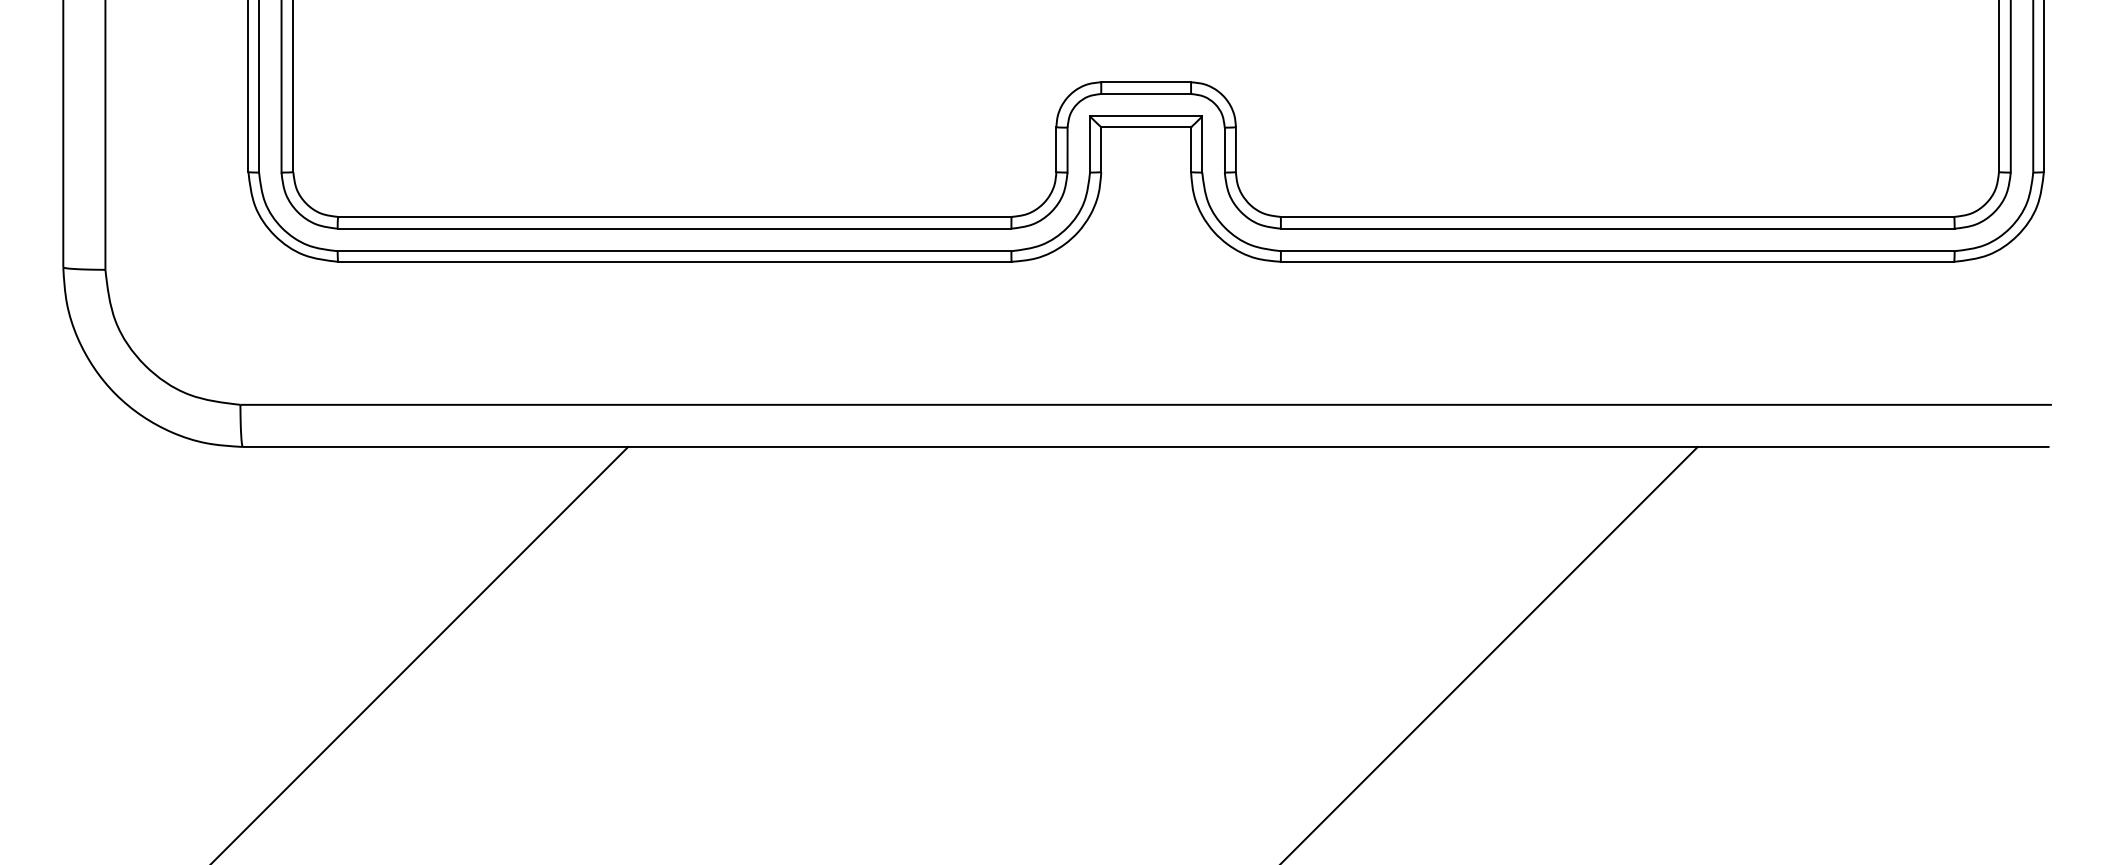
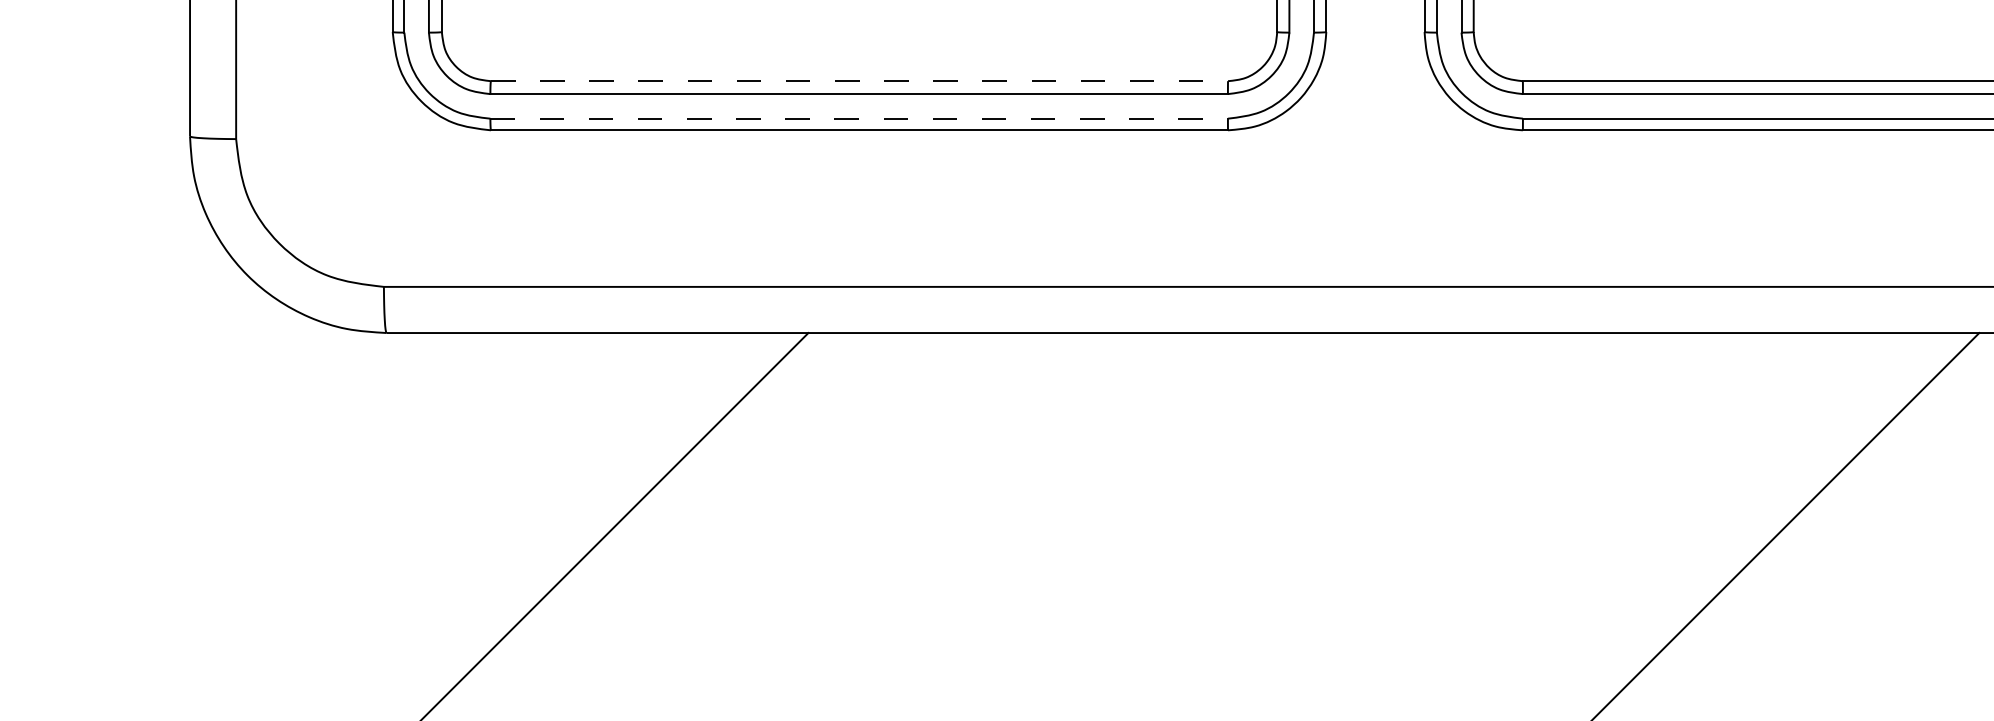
line: (674, 216) -> (859, 80), solid -> dashed
line: (674, 251) -> (859, 119), solid -> dashed

